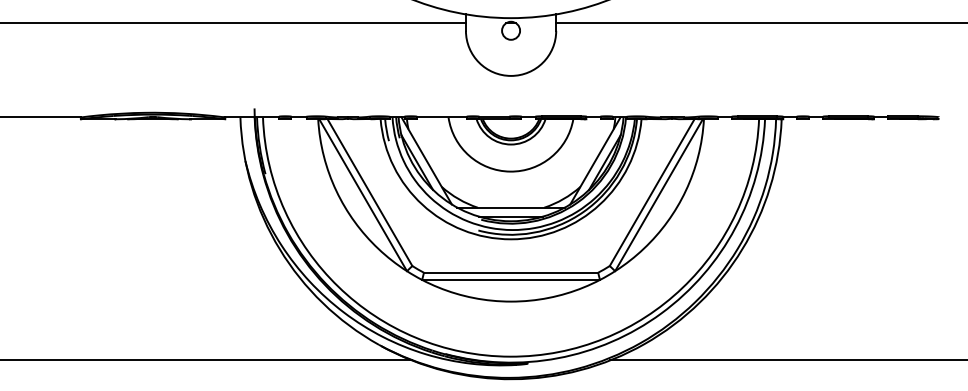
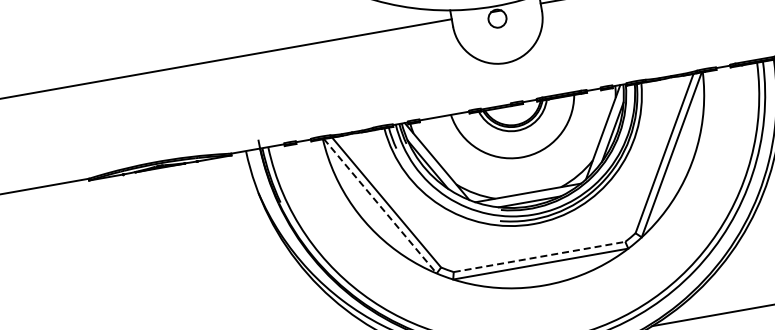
line: (363, 195) -> (380, 206), solid -> dashed
line: (511, 272) -> (539, 256), solid -> dashed

